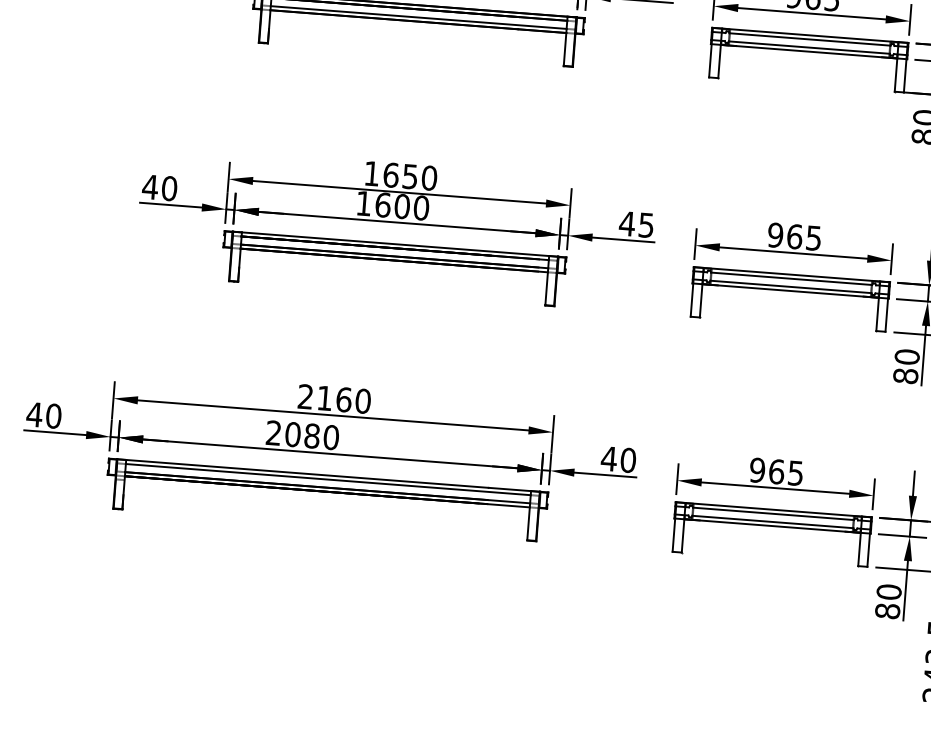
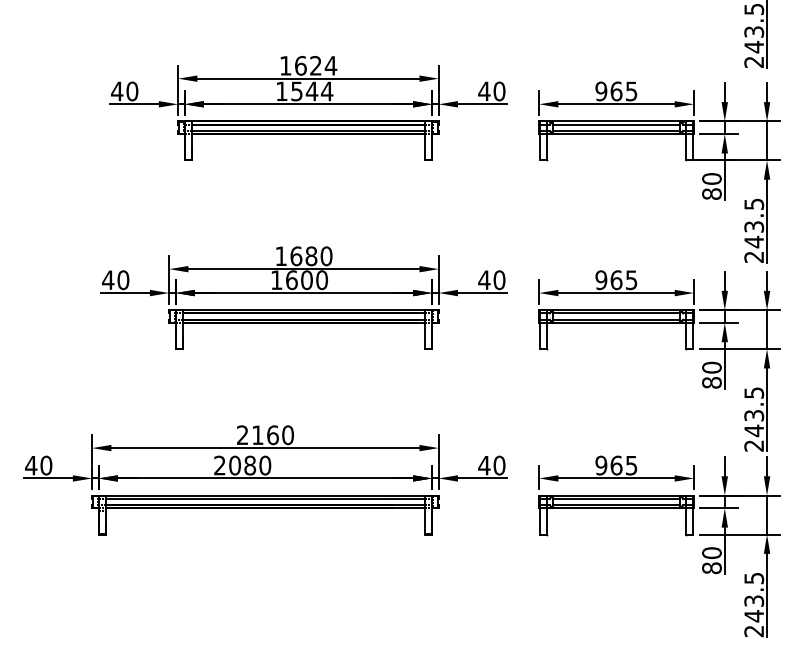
text: (410, 176) -> (311, 256), 1650 -> 1680
text: (646, 225) -> (499, 280), 45 -> 40

